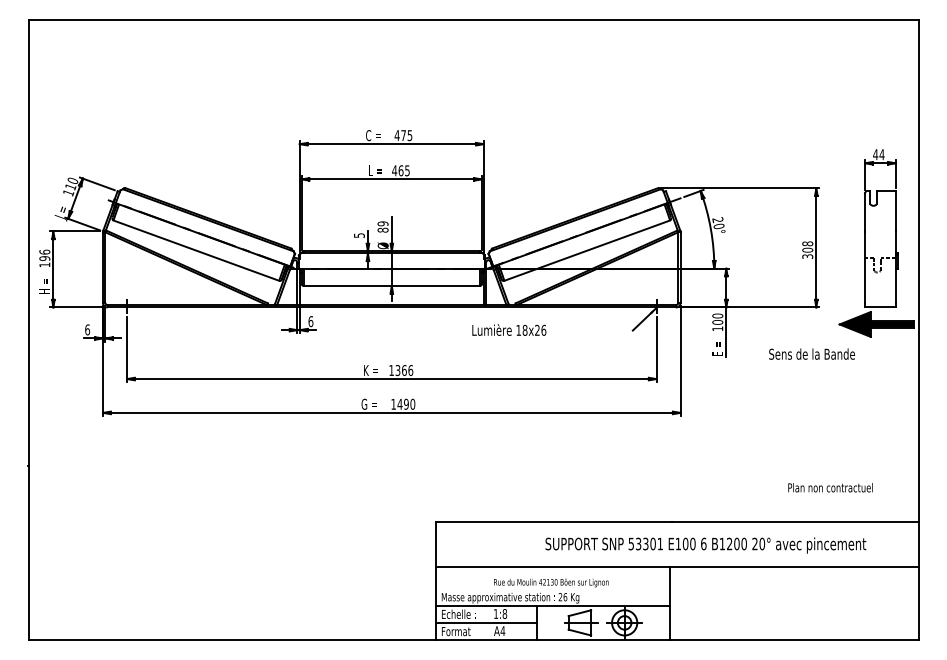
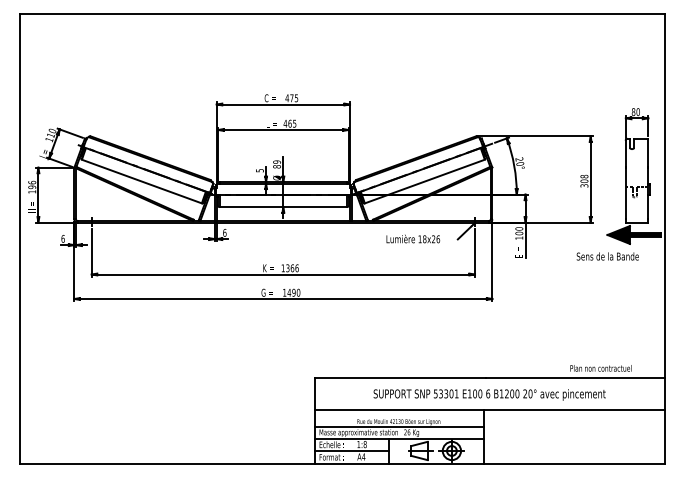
text: (878, 154) -> (635, 111), 44 -> 80
text: (509, 329) -> (413, 238), moved
text: (812, 353) -> (608, 256), moved
text: (830, 487) -> (600, 368), moved
text: (705, 545) -> (489, 394), moved
line: (552, 589) -> (399, 426), added

